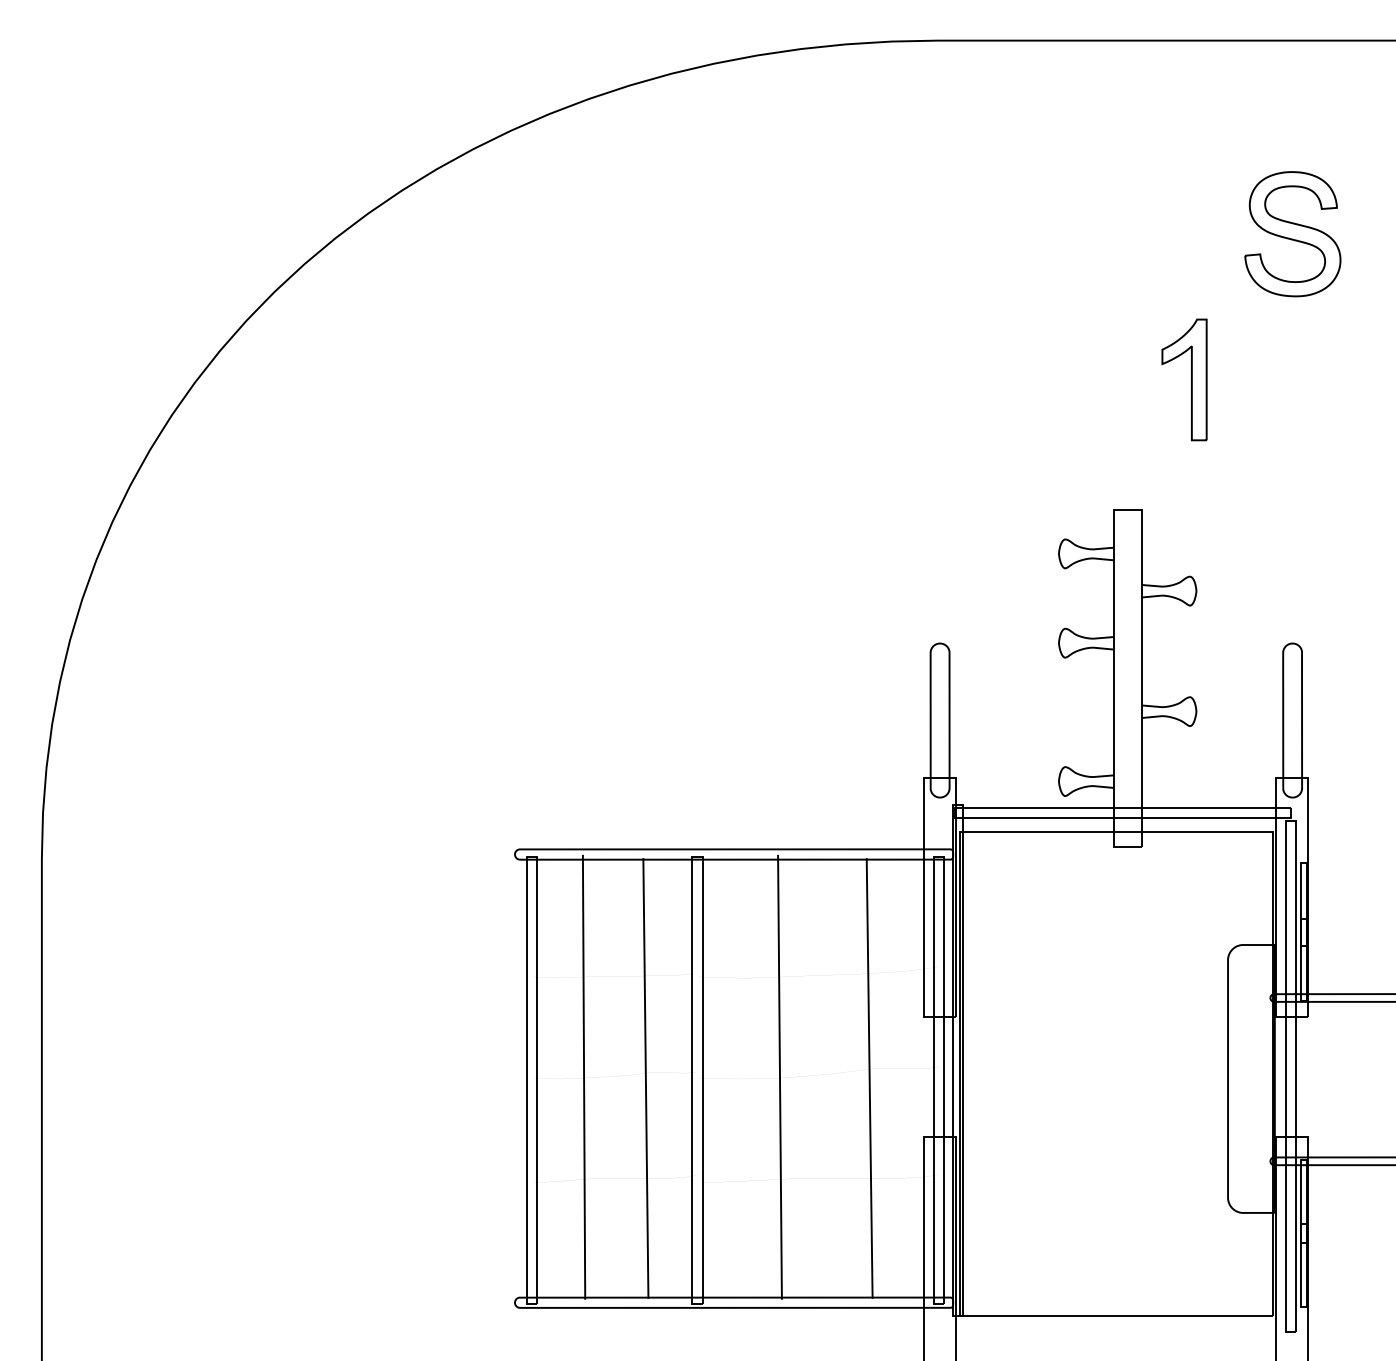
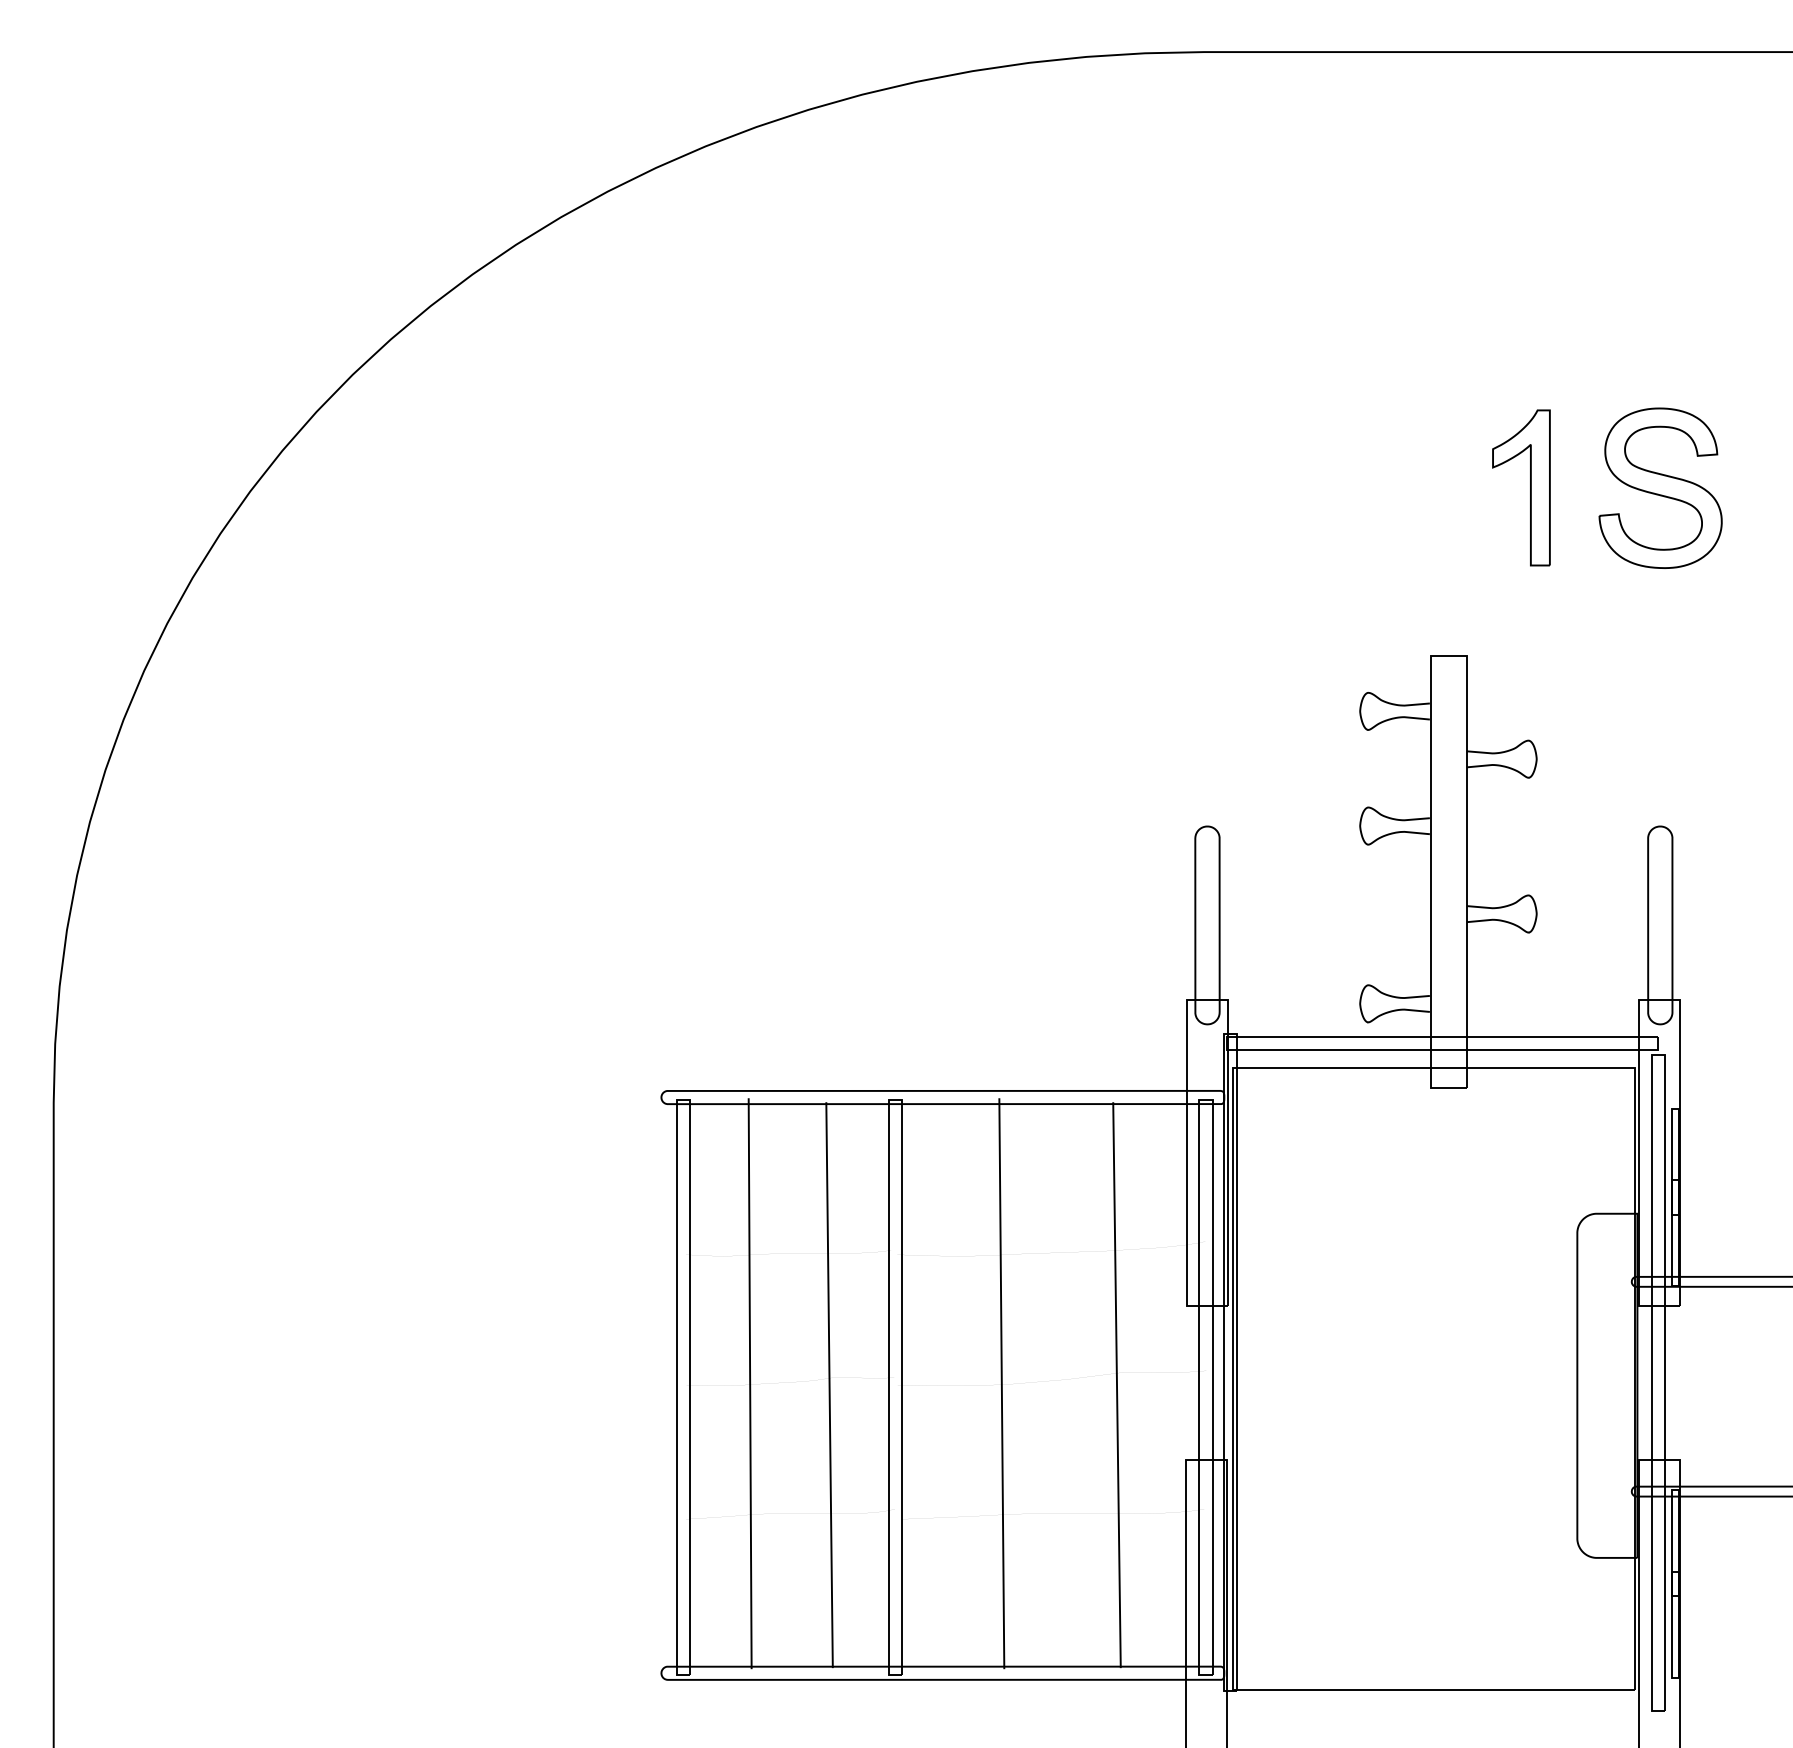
part: (1292, 234) -> (1660, 488), moved

